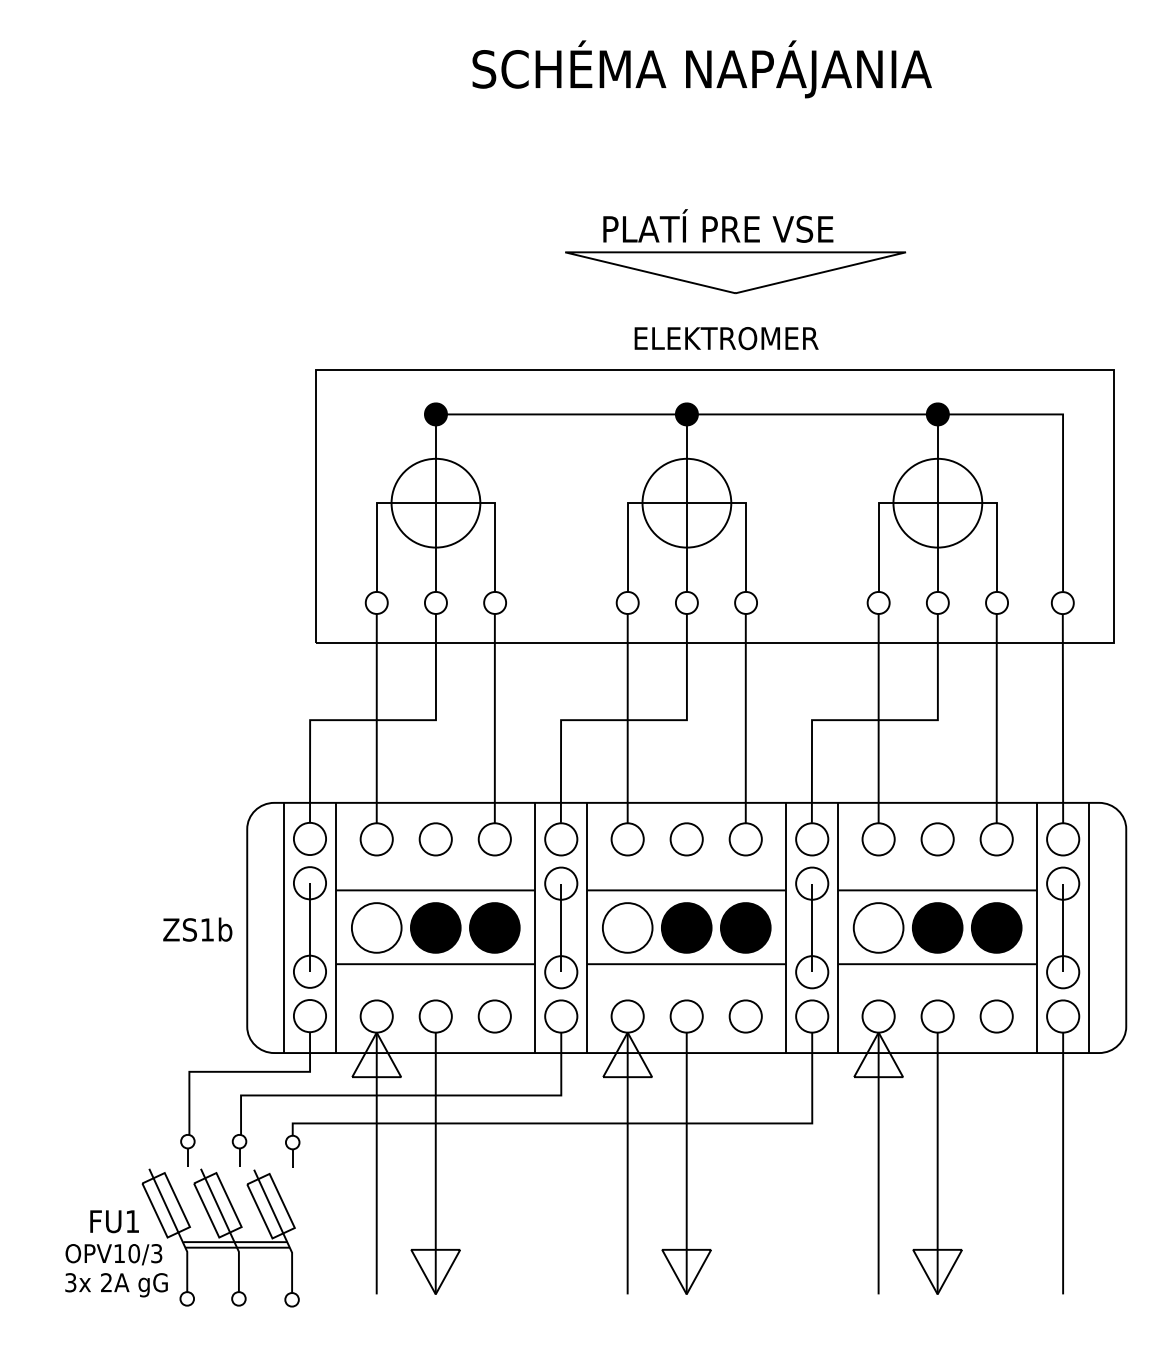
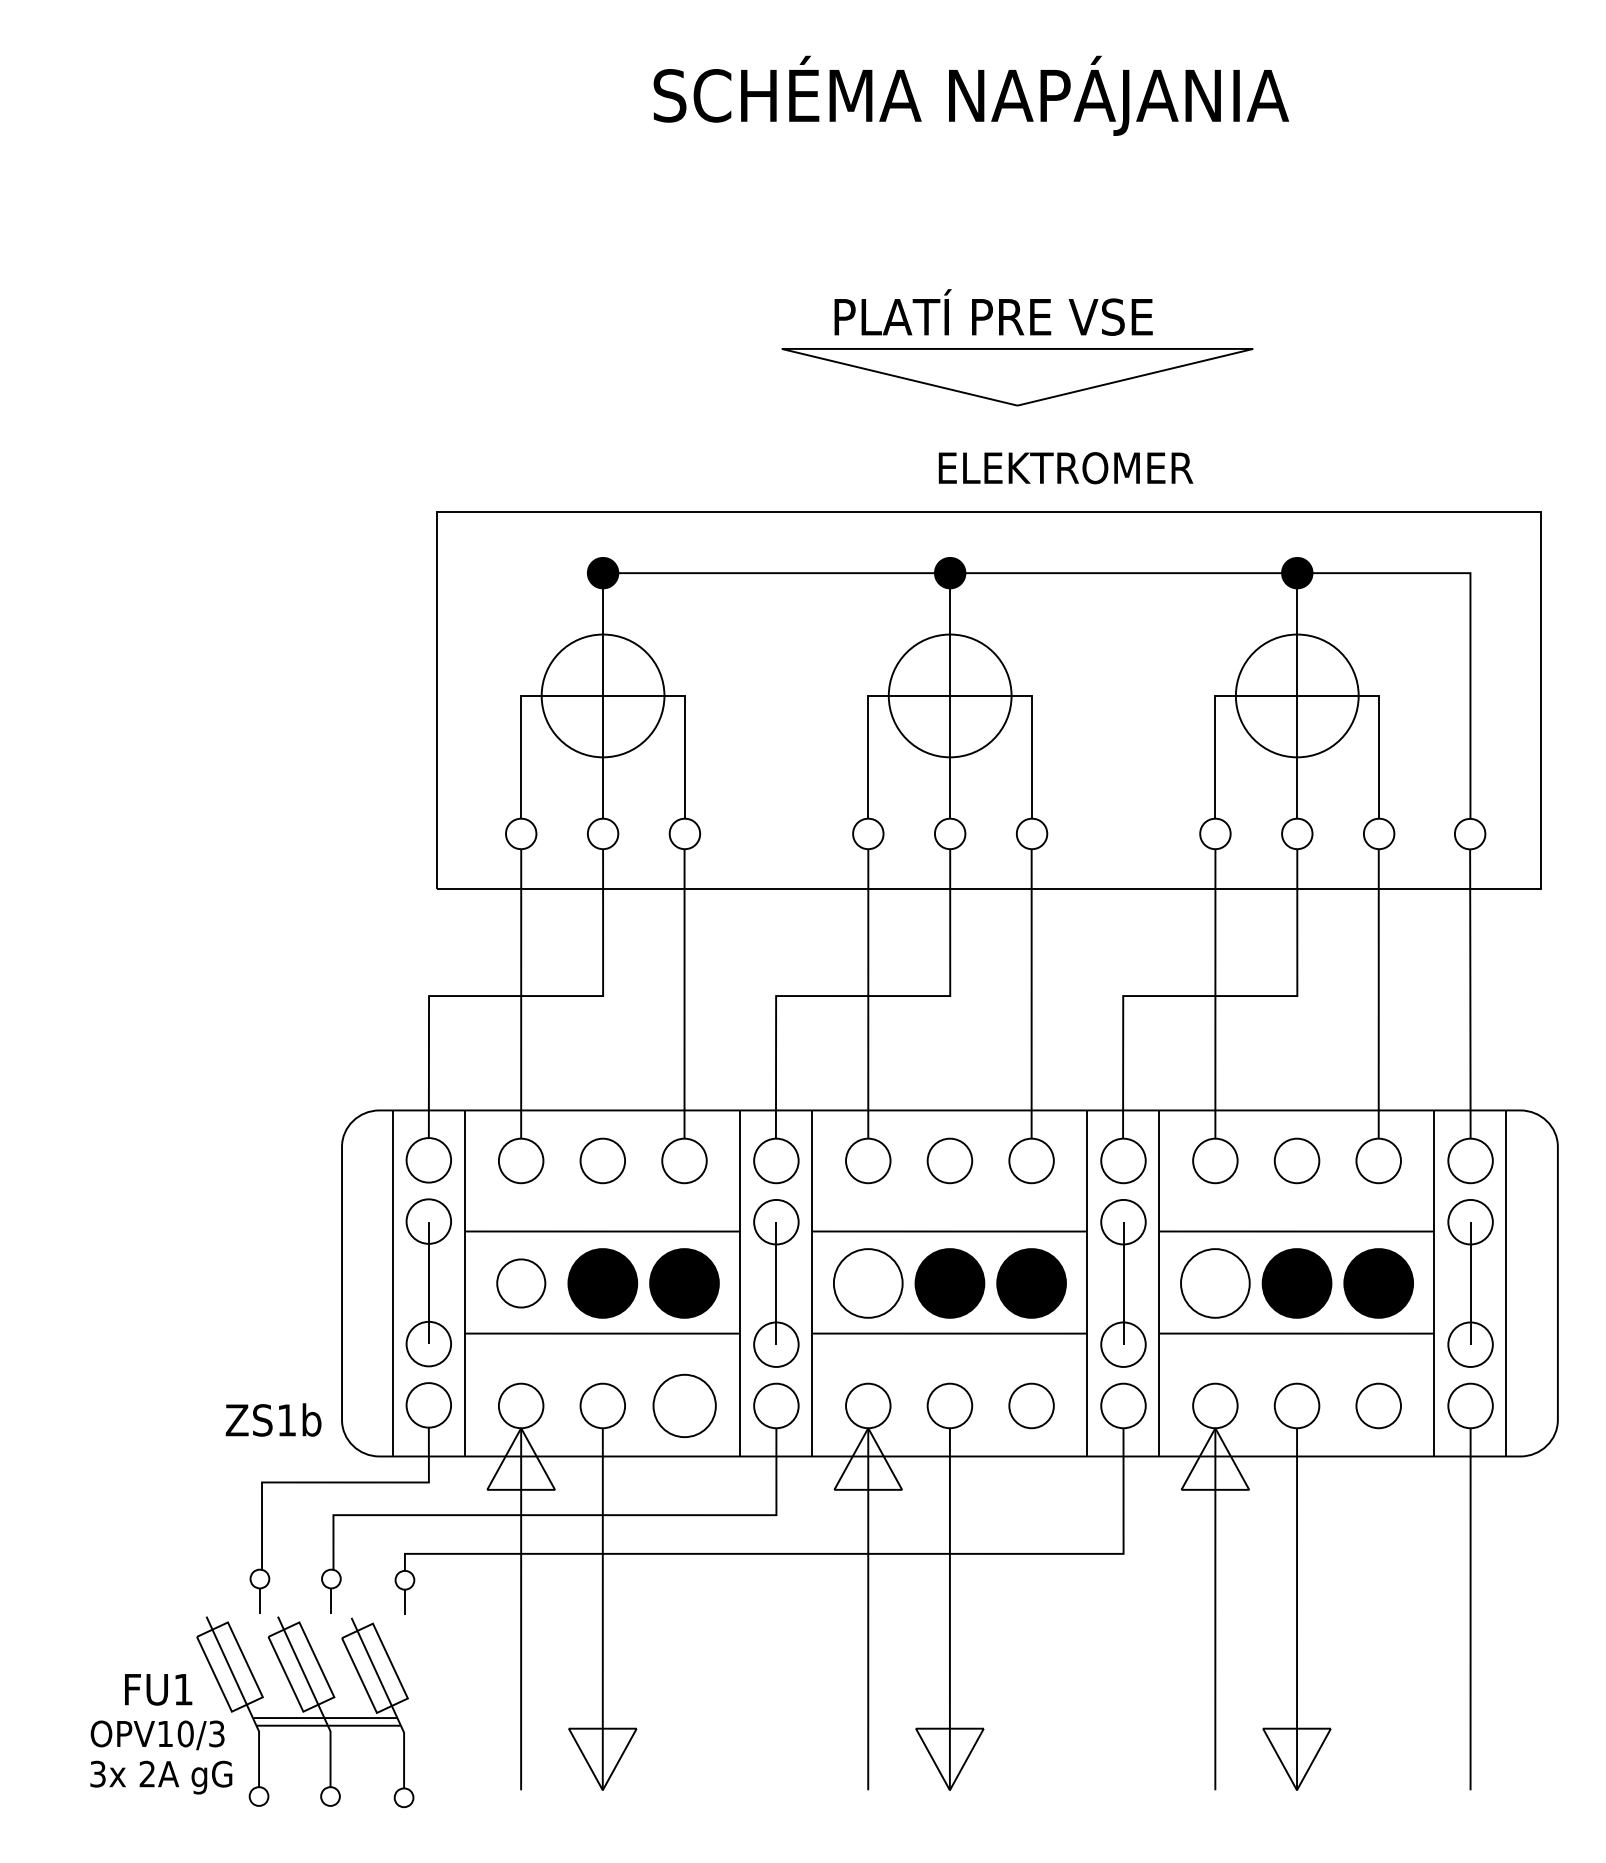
text: (726, 338) -> (1065, 468), moved
part: (376, 927) -> (520, 1282), size x0.7
text: (197, 929) -> (273, 1419), moved
part: (494, 1016) -> (684, 1405), size x1.4

